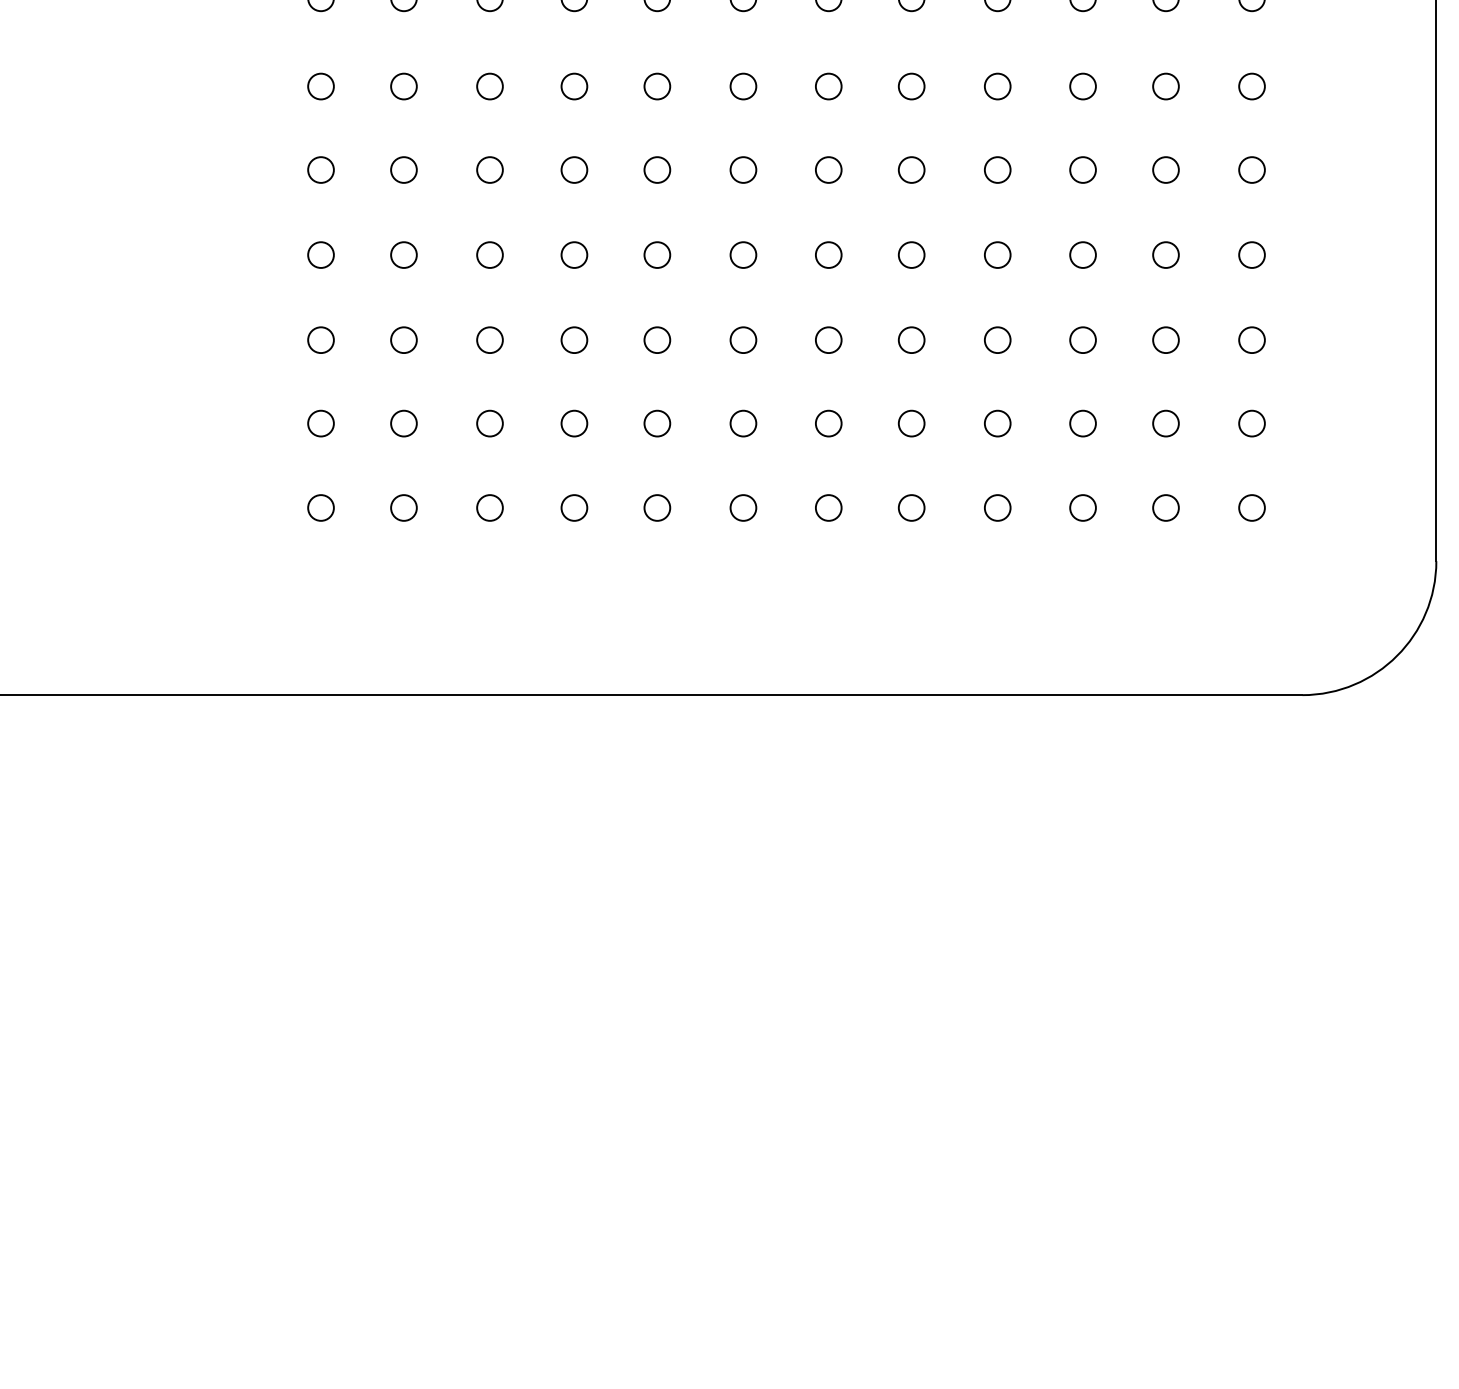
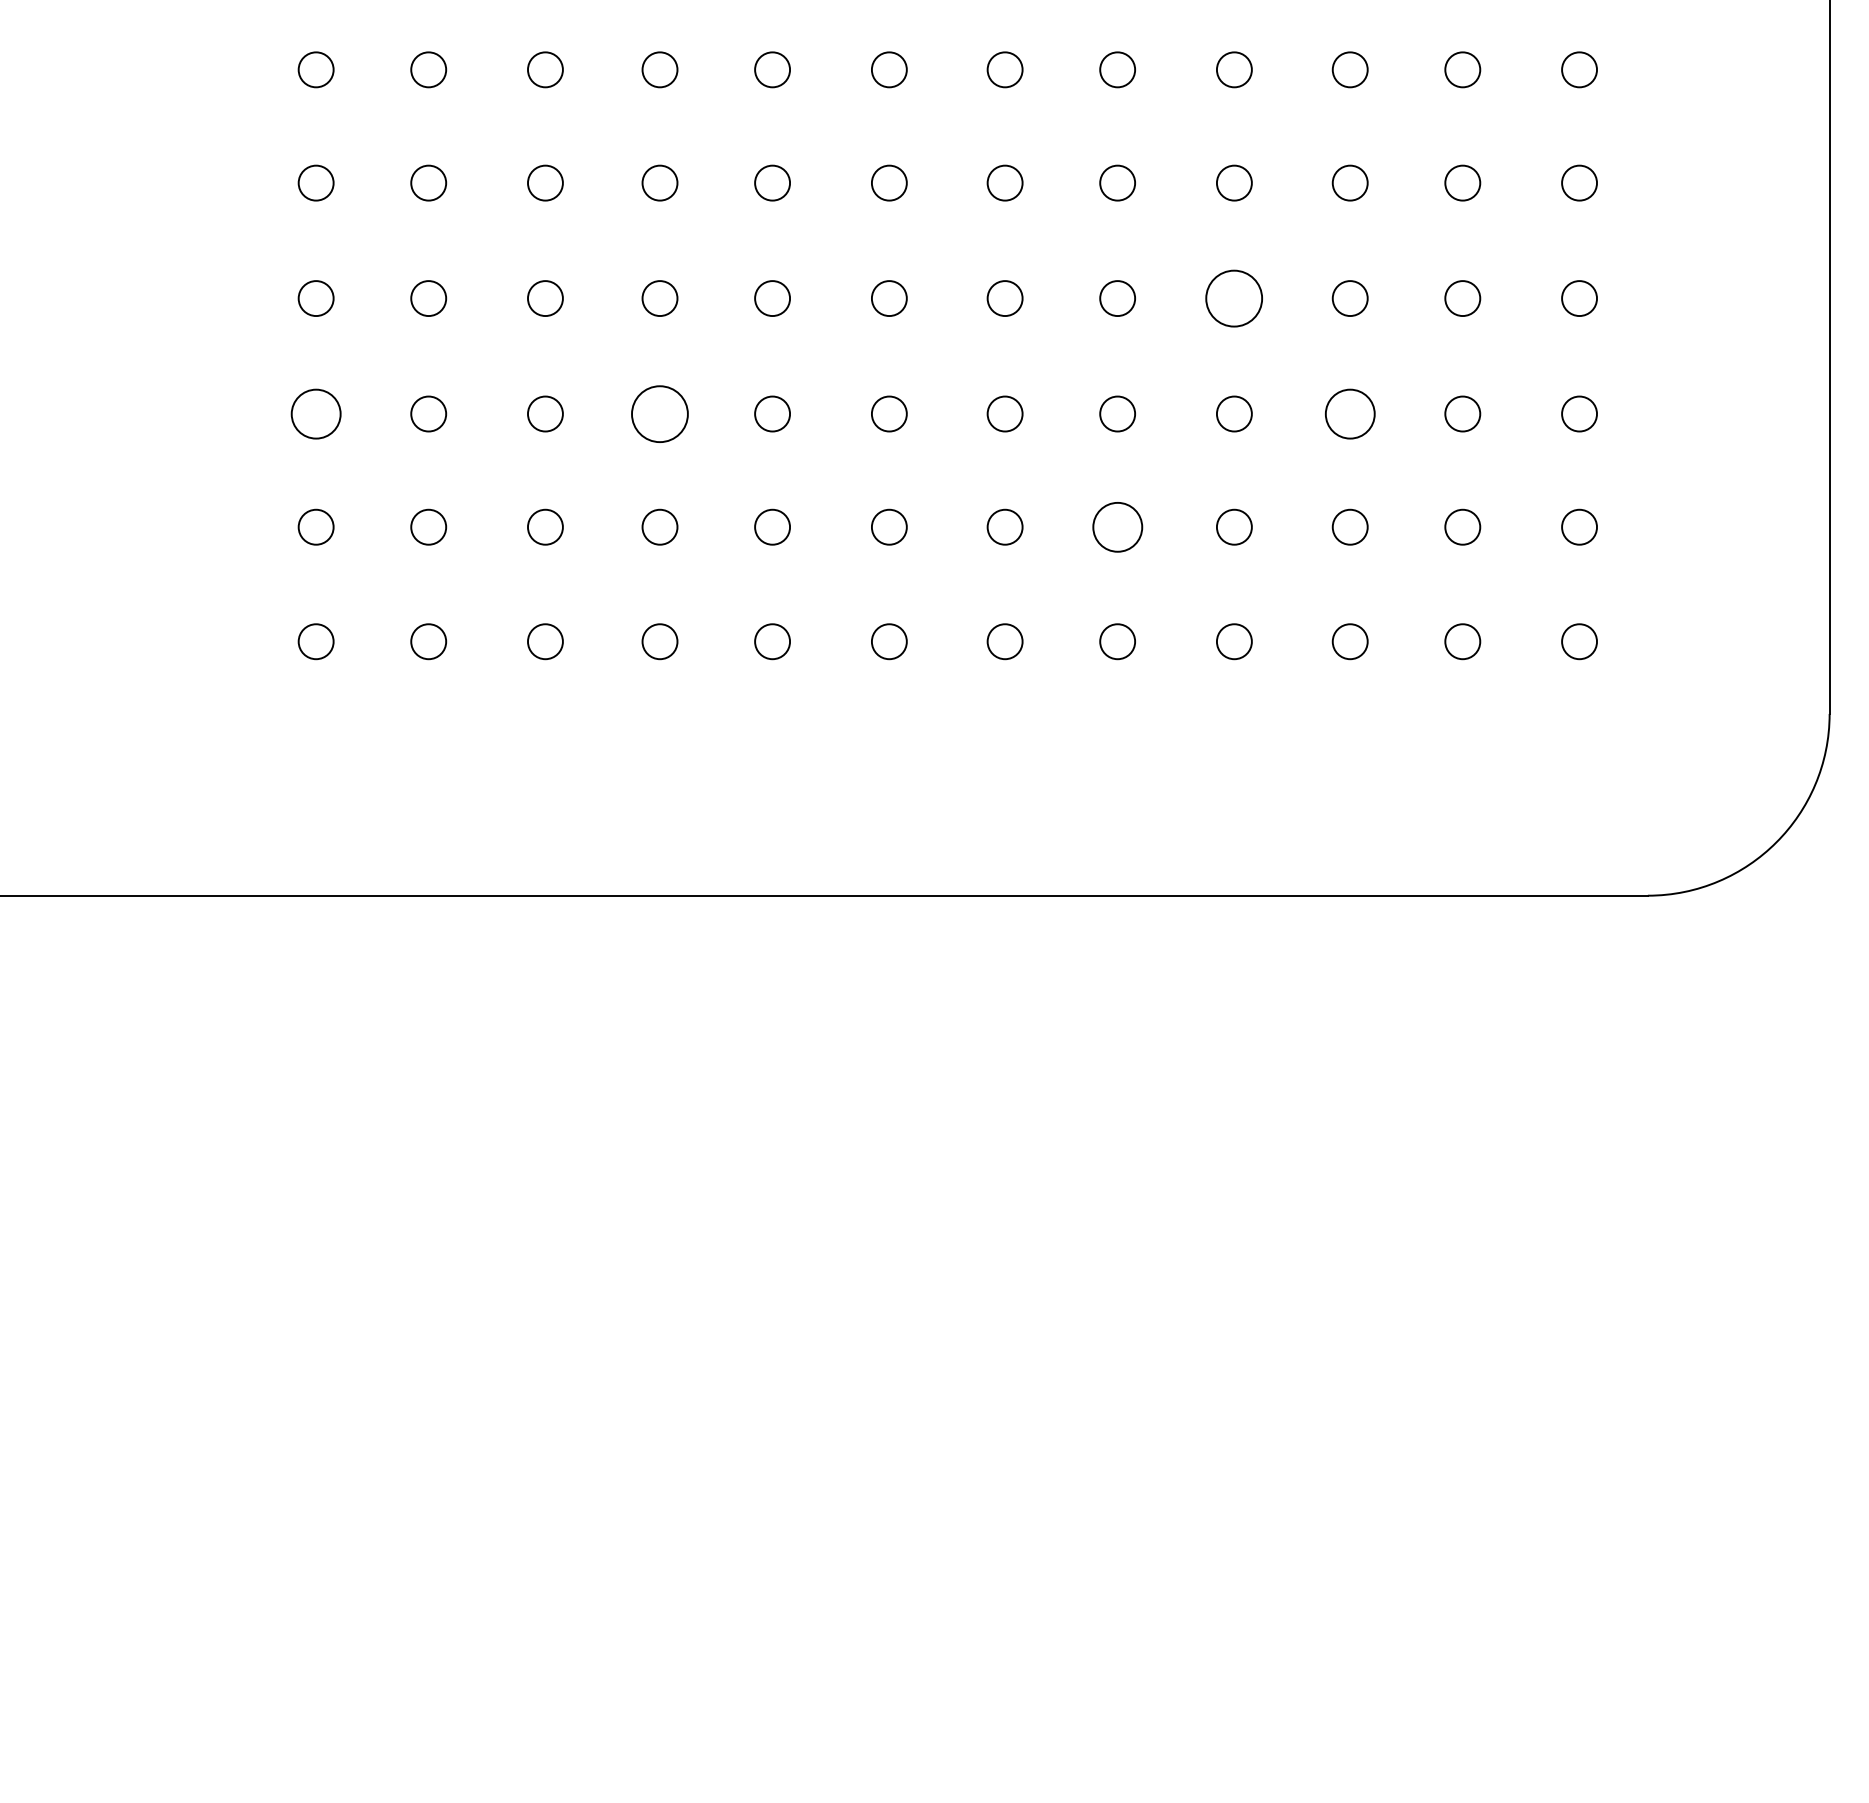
circle: (997, 254) -> (1234, 297), size x1.6
circle: (320, 339) -> (315, 413), size x1.4
circle: (574, 339) -> (660, 413), size x1.6
circle: (1082, 339) -> (1349, 413), size x1.4
circle: (911, 423) -> (1117, 527), size x1.4

